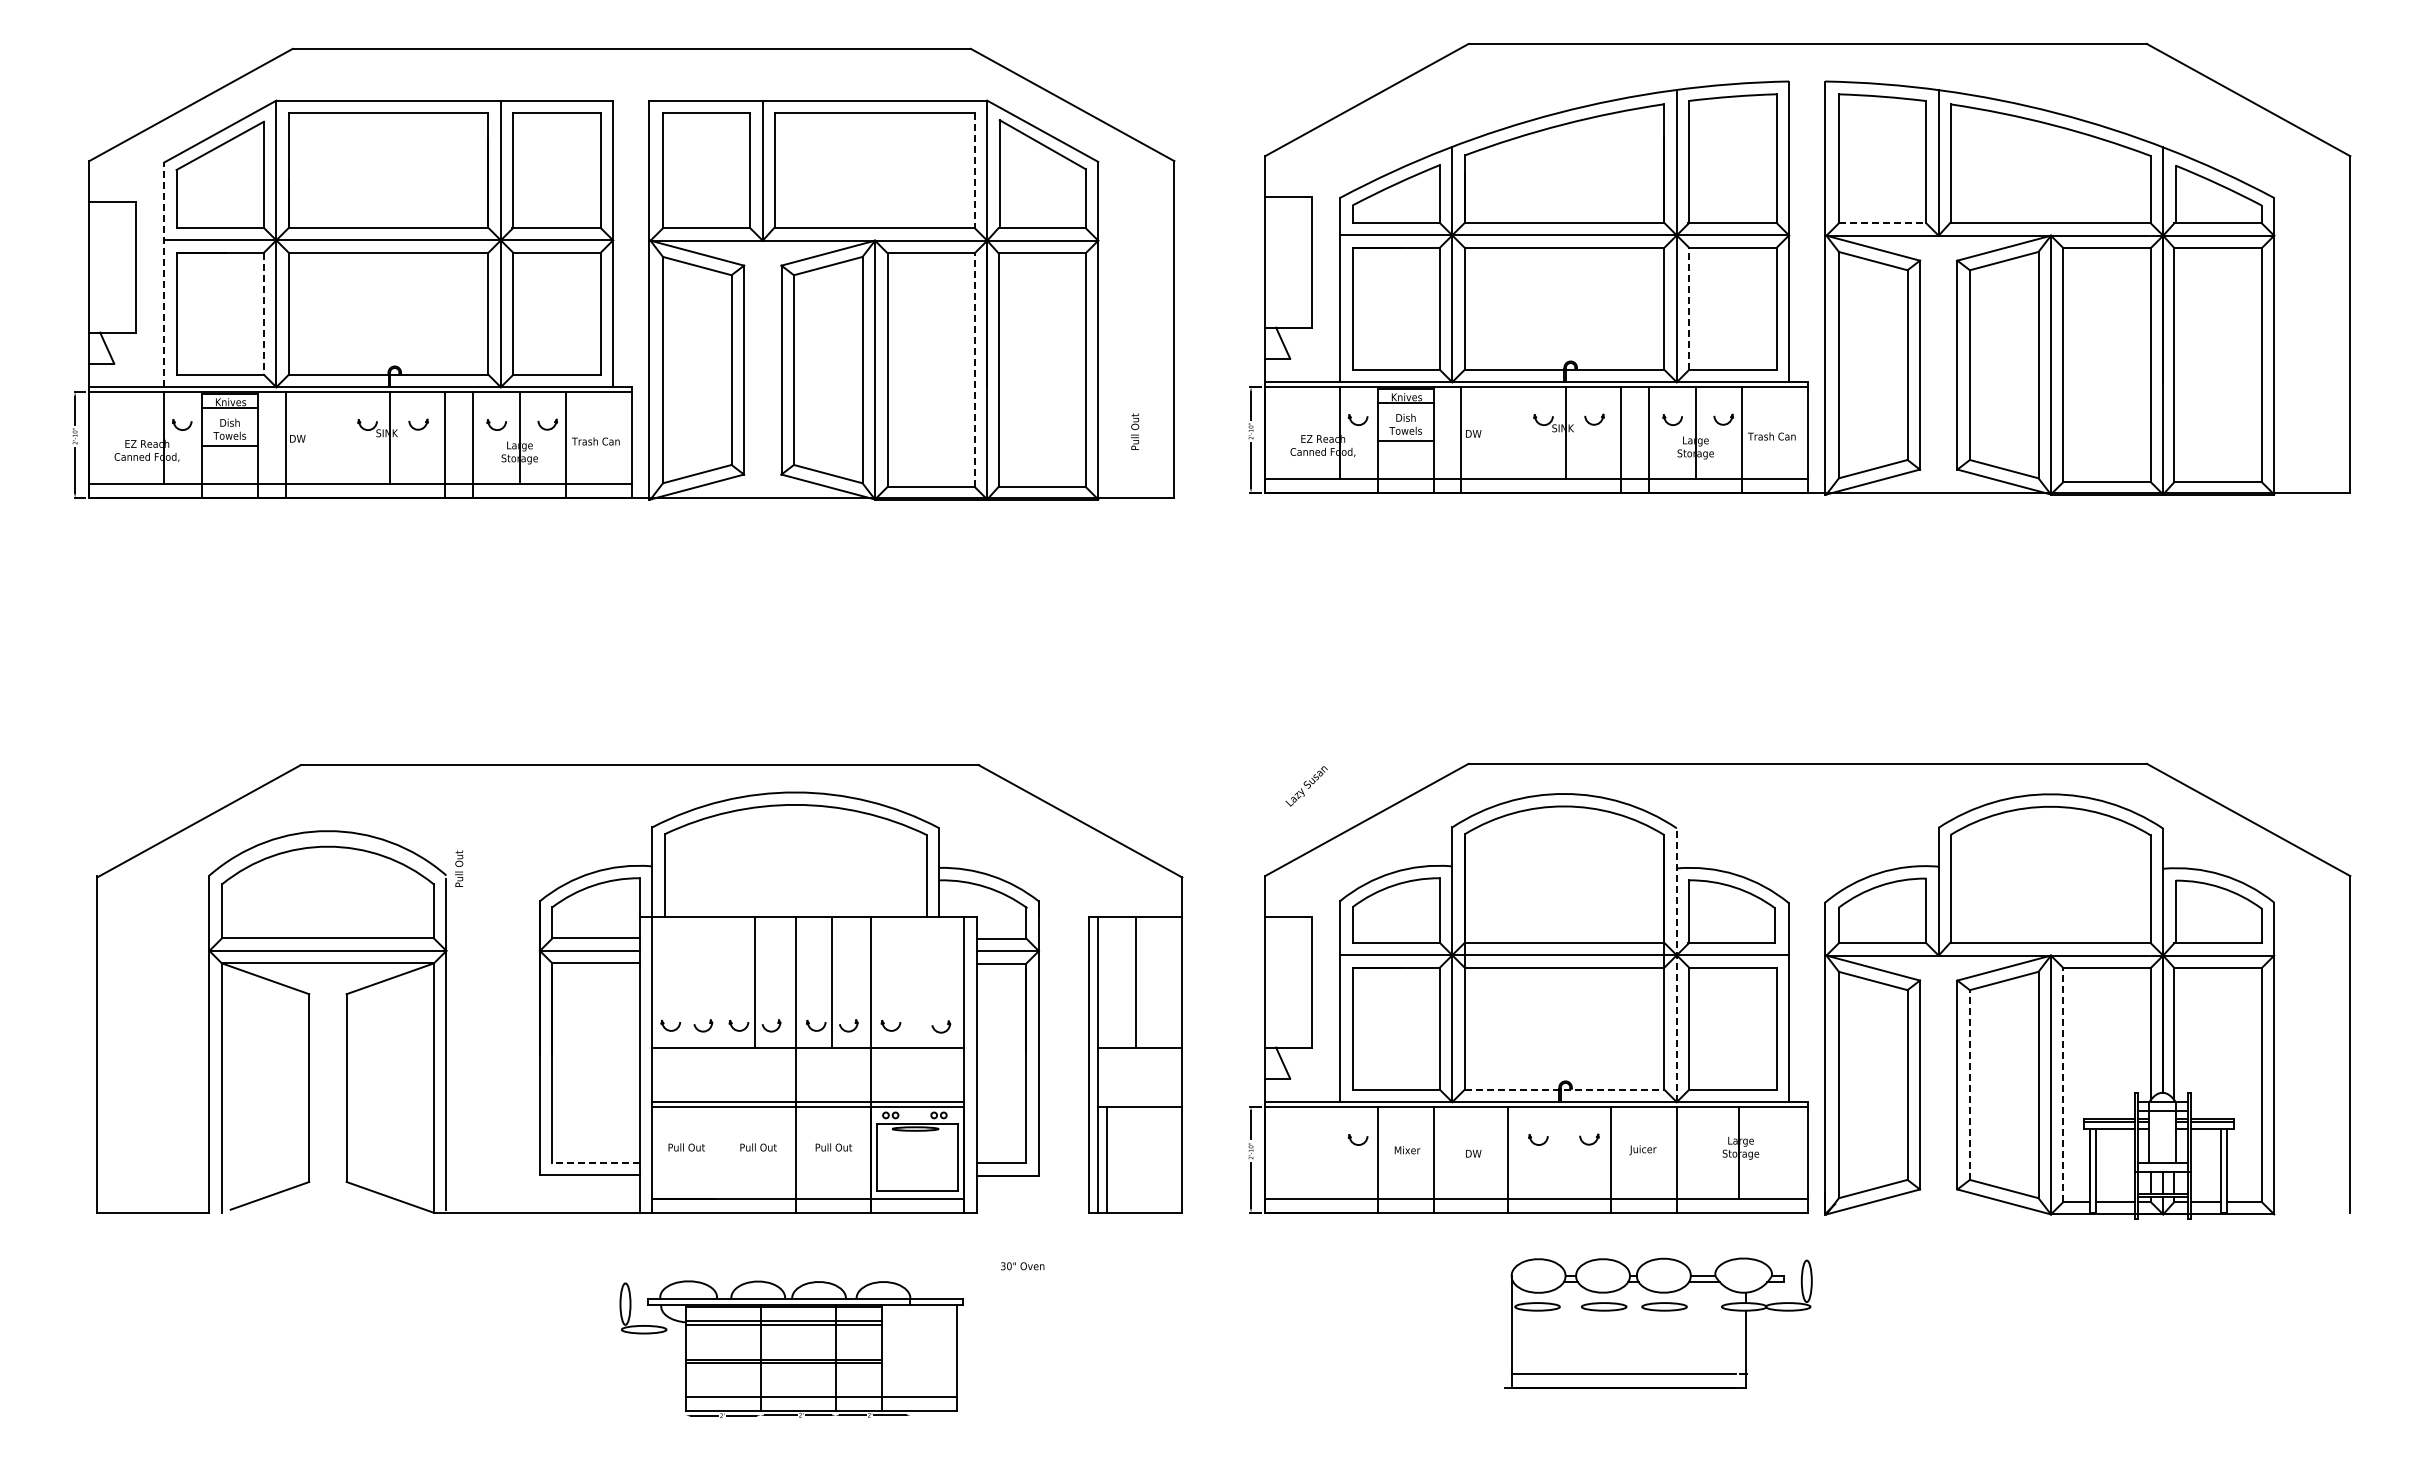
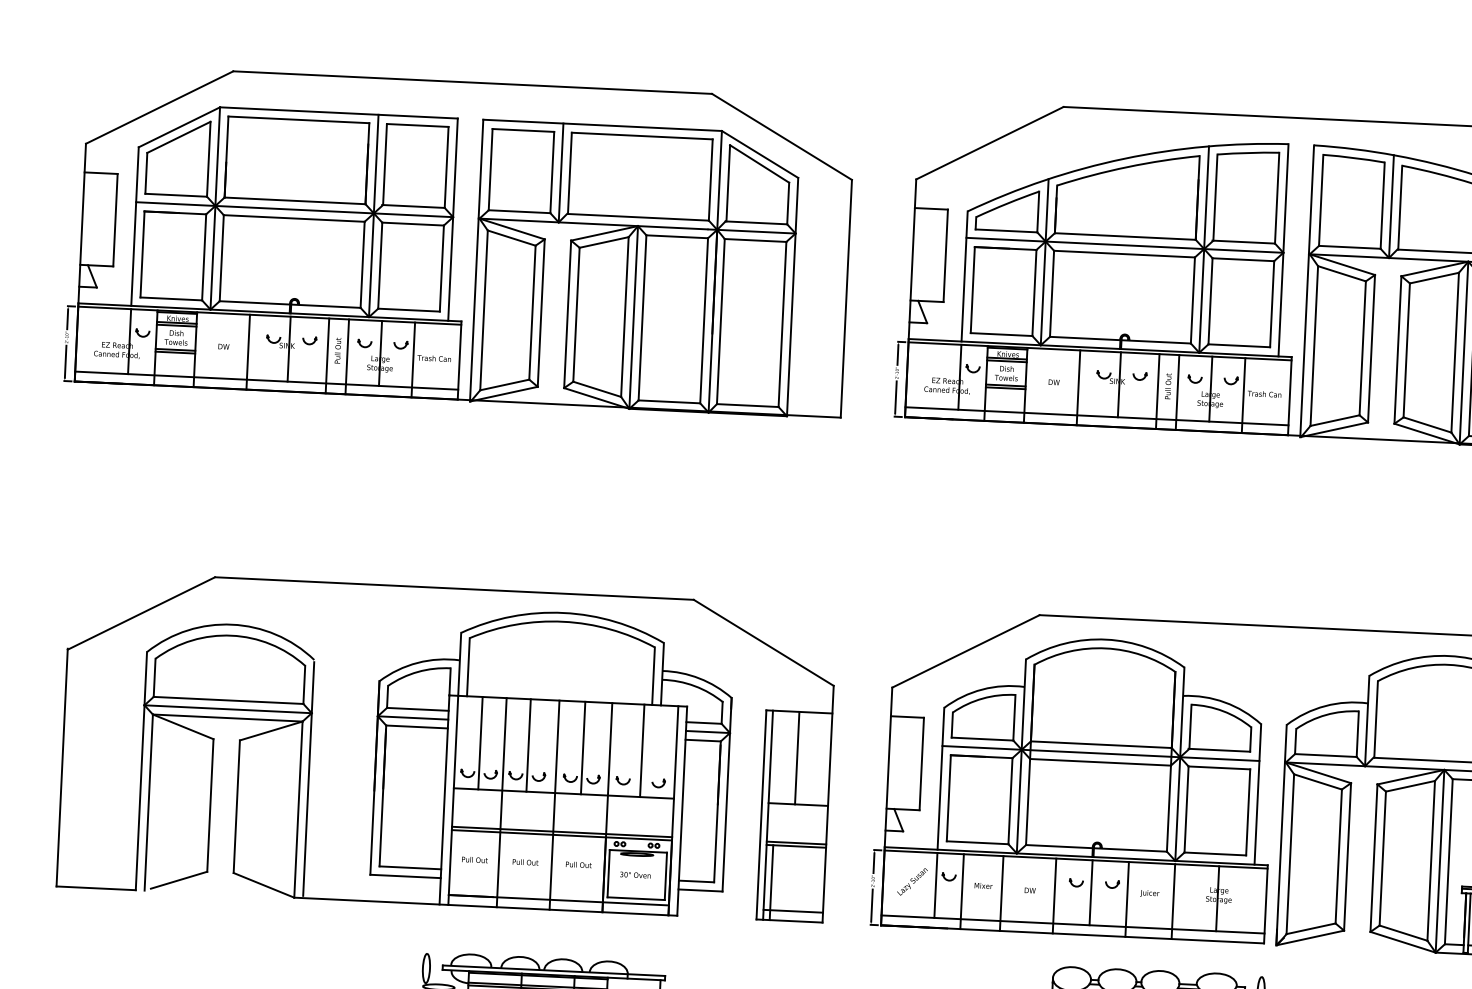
line: (974, 170) -> (710, 179), dashed -> solid
line: (1882, 223) -> (1349, 247), dashed -> solid
line: (164, 274) -> (135, 226), dashed -> solid
line: (1689, 308) -> (1210, 301), dashed -> solid
line: (263, 313) -> (203, 257), dashed -> solid
line: (974, 370) -> (703, 321), dashed -> solid
line: (1405, 407) -> (1006, 361), added
line: (229, 412) -> (176, 325), added
text: (1135, 431) -> (1168, 386), moved
line: (1461, 439) -> (1078, 387), moved
line: (286, 444) -> (248, 351), moved
line: (1405, 445) -> (1005, 388), added
line: (229, 450) -> (175, 352), added
text: (1306, 786) -> (912, 882), moved
text: (459, 868) -> (338, 350), moved
line: (1676, 965) -> (1179, 764), dashed -> solid
line: (686, 981) -> (480, 742), added
line: (916, 981) -> (642, 750), added
line: (720, 1064) -> (501, 802), added
line: (1969, 1085) -> (1382, 858), dashed -> solid
line: (2063, 1085) -> (1448, 862), dashed -> solid
line: (1564, 1089) -> (1096, 848), dashed -> solid
line: (1140, 1102) -> (796, 843), added
line: (1340, 1152) -> (936, 885), added
line: (1559, 1152) -> (1090, 892), added
line: (596, 1162) -> (410, 867), dashed -> solid
line: (1140, 1198) -> (793, 911), added
text: (1022, 1266) -> (635, 875), moved

